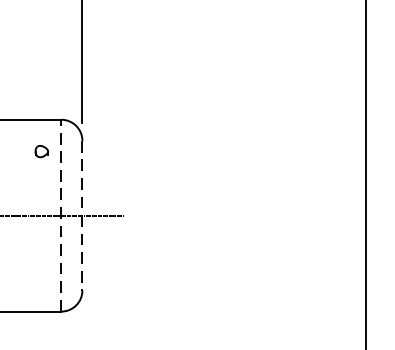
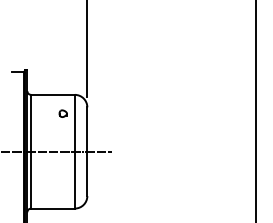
line: (60, 215) -> (74, 151), dashed -> solid
line: (82, 216) -> (87, 152), dashed -> solid

